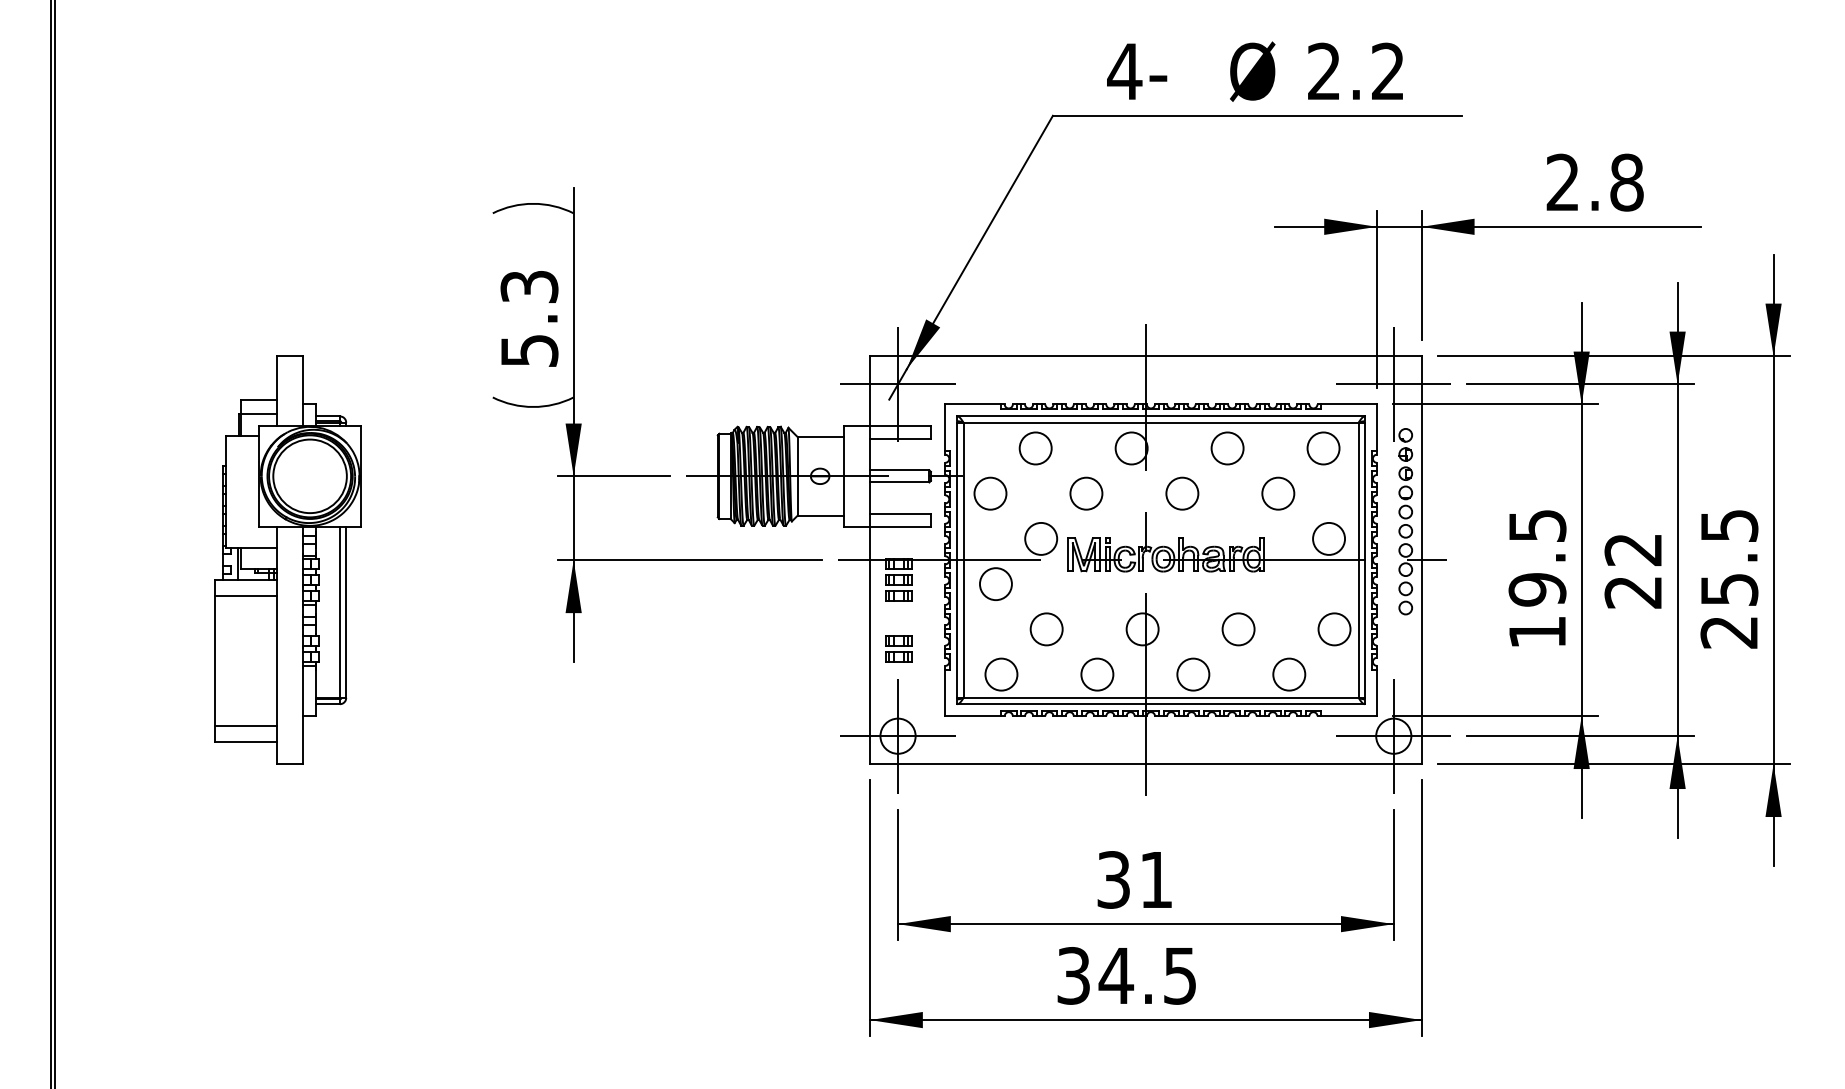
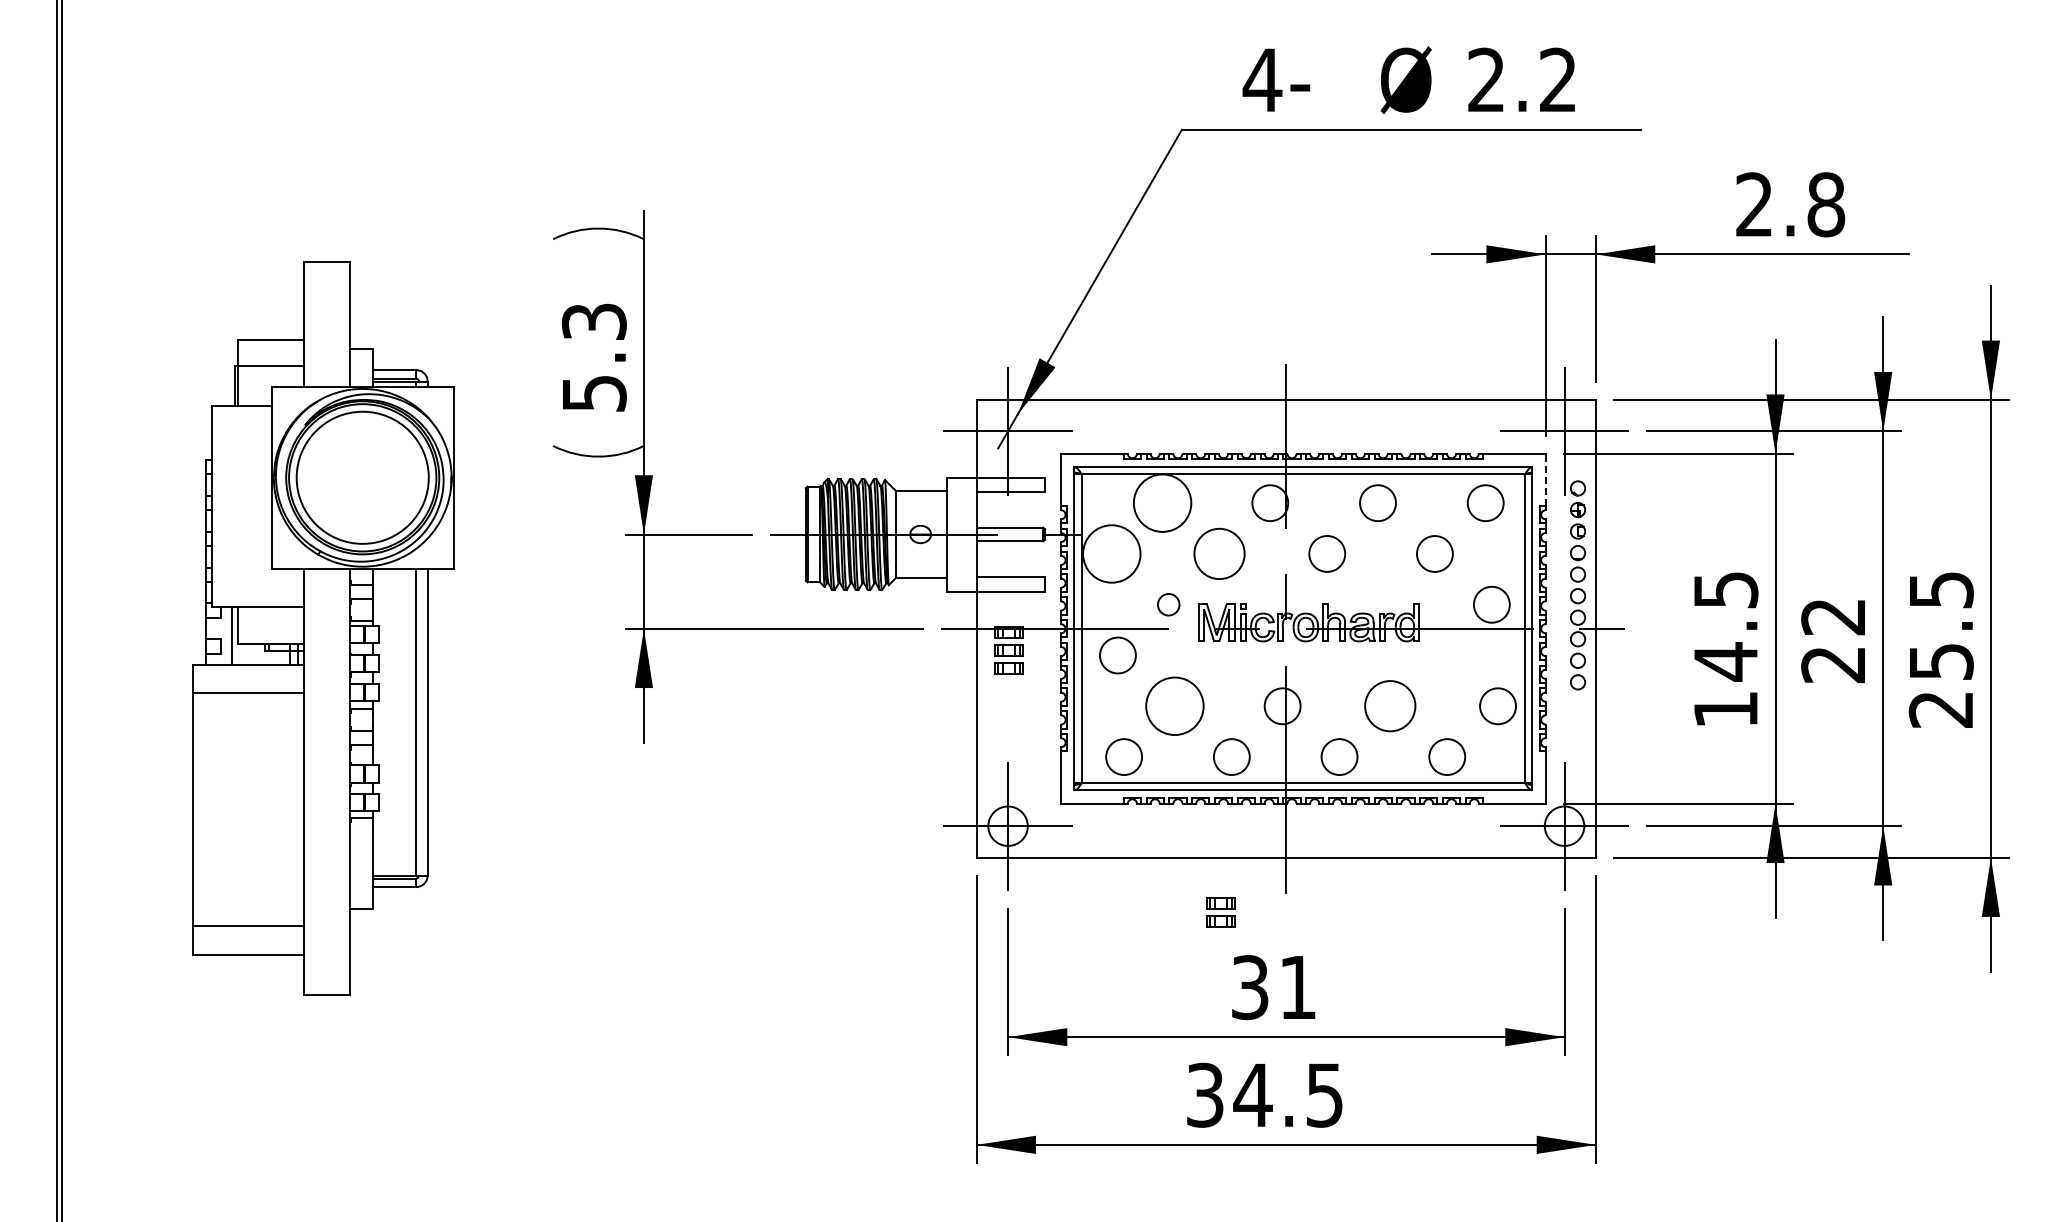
line: (1376, 427) -> (1545, 479), solid -> dashed
circle: (1035, 448) -> (1162, 503), size x1.6
circle: (990, 493) -> (1111, 553), size x1.6
circle: (1086, 493) -> (1219, 553), size x1.4
circle: (1040, 538) -> (1168, 604), size x0.6
part: (288, 560) -> (323, 628), size x1.6
text: (1537, 589) -> (1725, 661), 19.5 -> 14.5
circle: (1046, 629) -> (1174, 706), size x1.6
circle: (1238, 629) -> (1390, 706), size x1.4
part: (898, 649) -> (1220, 912), moved

